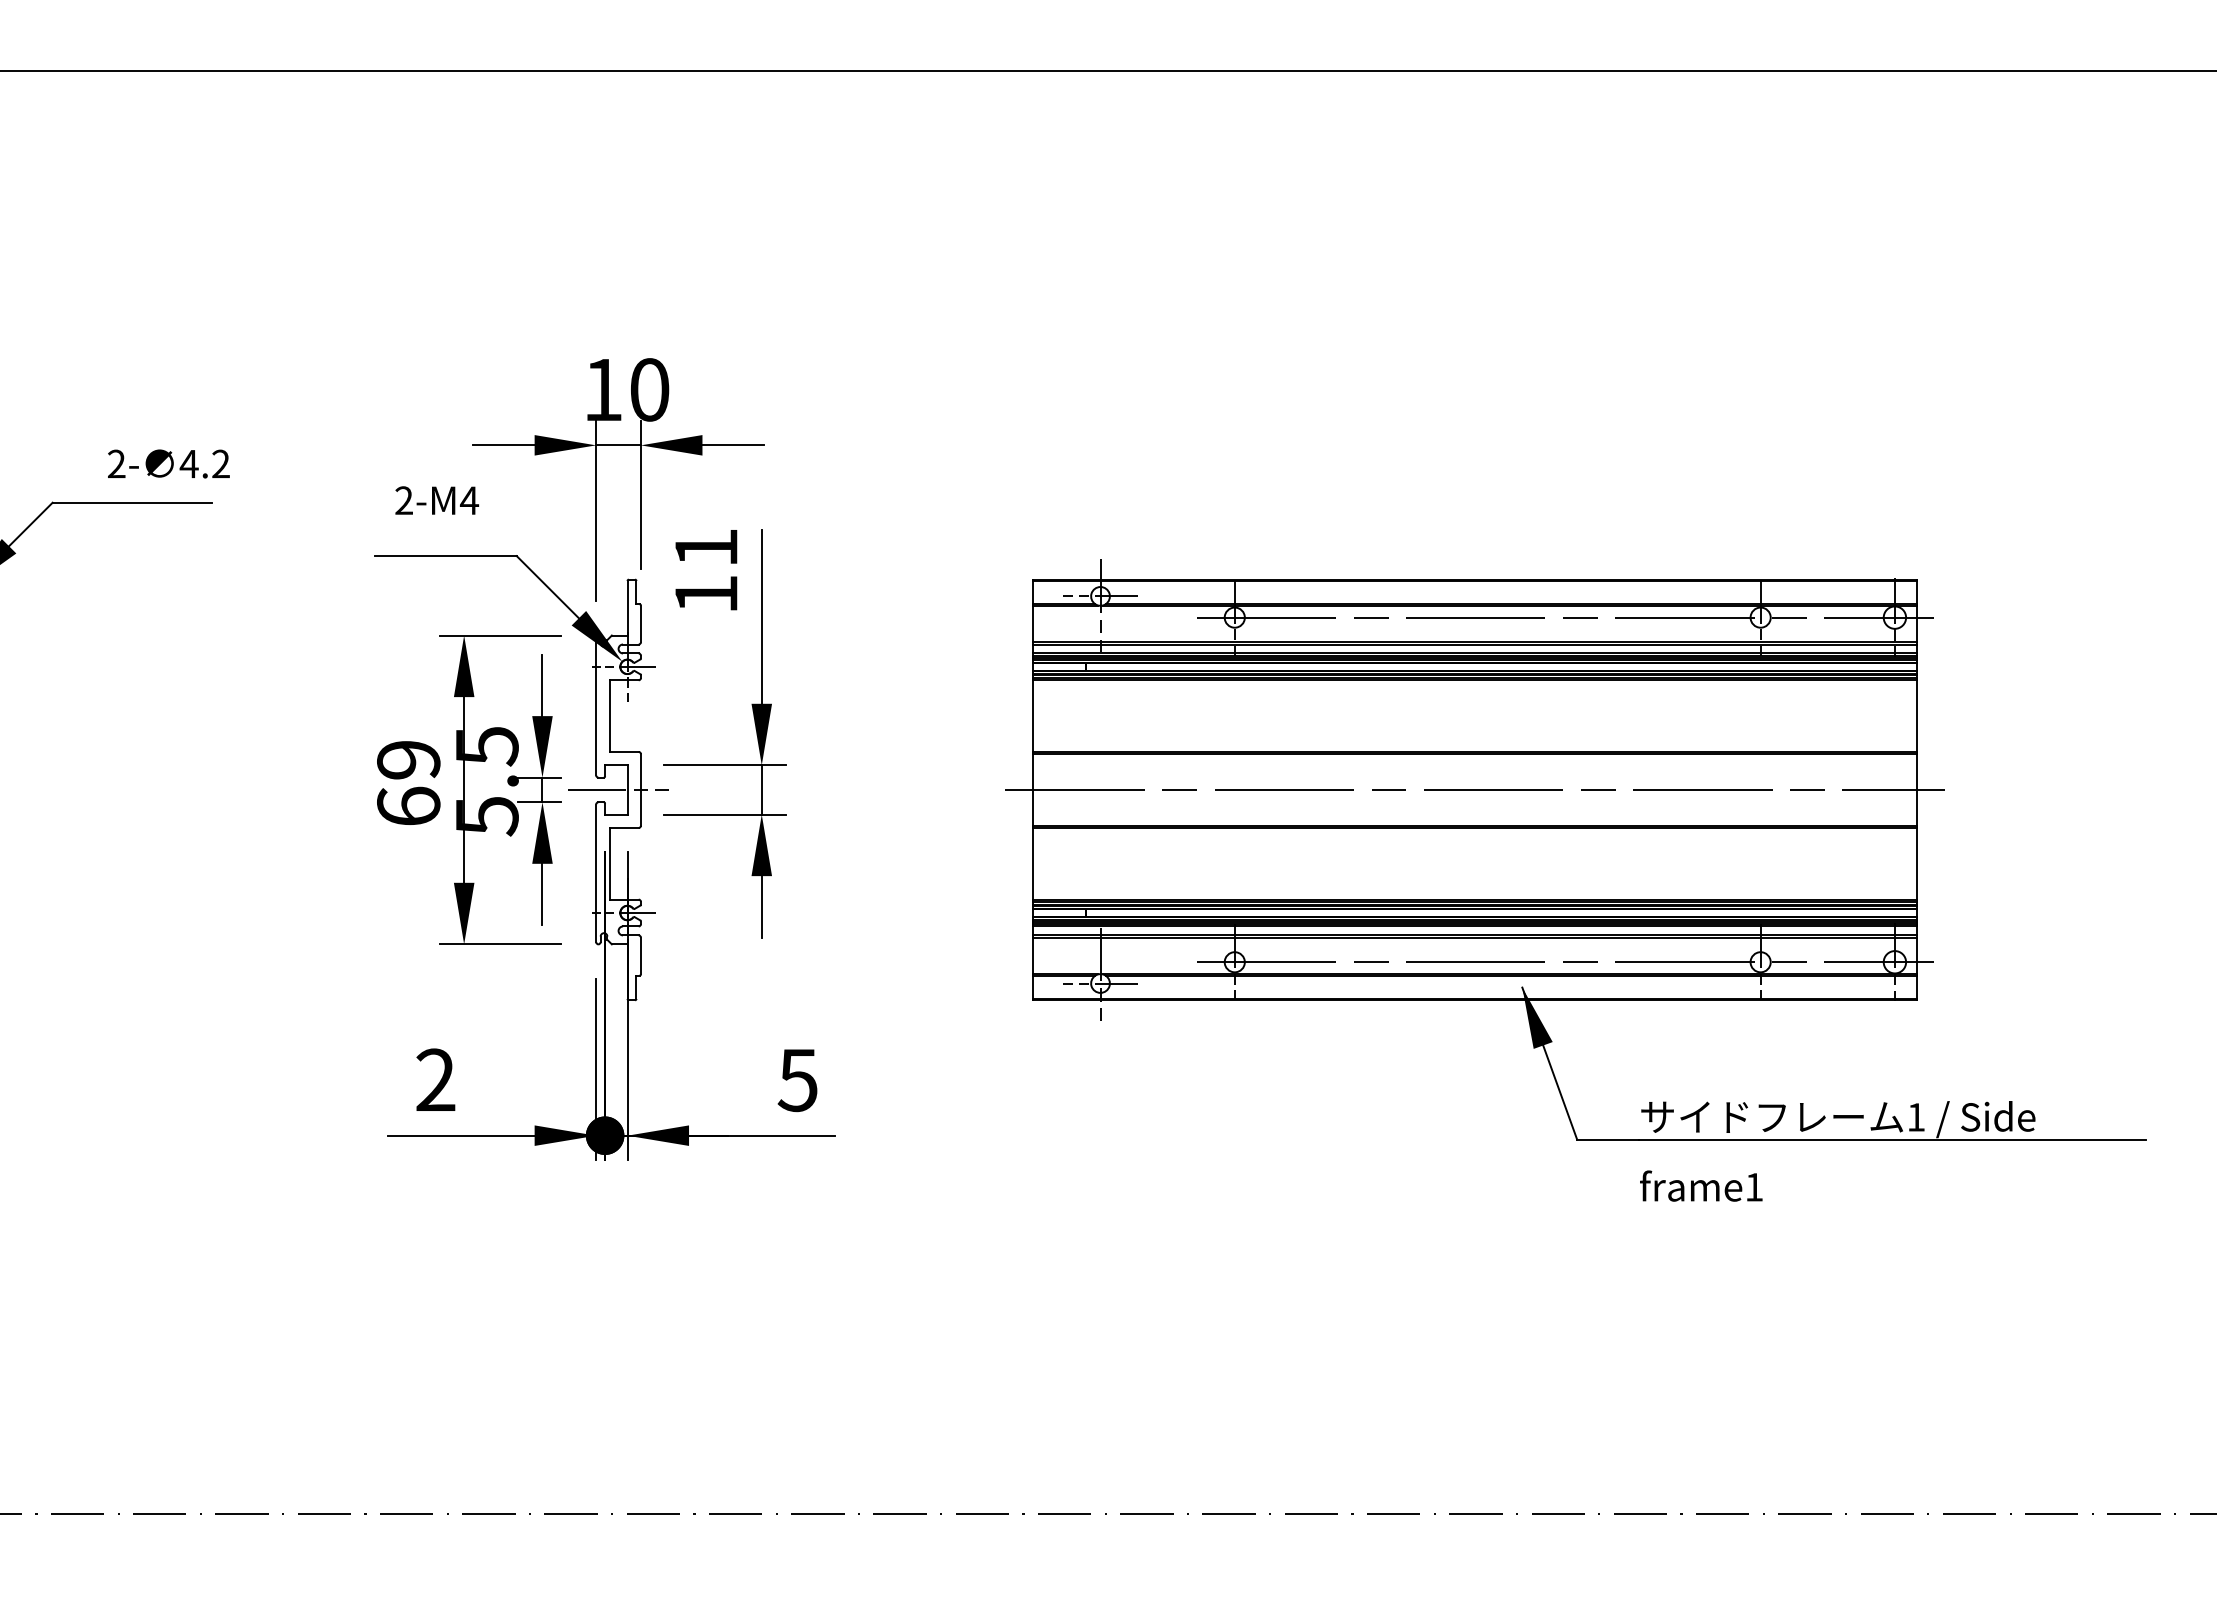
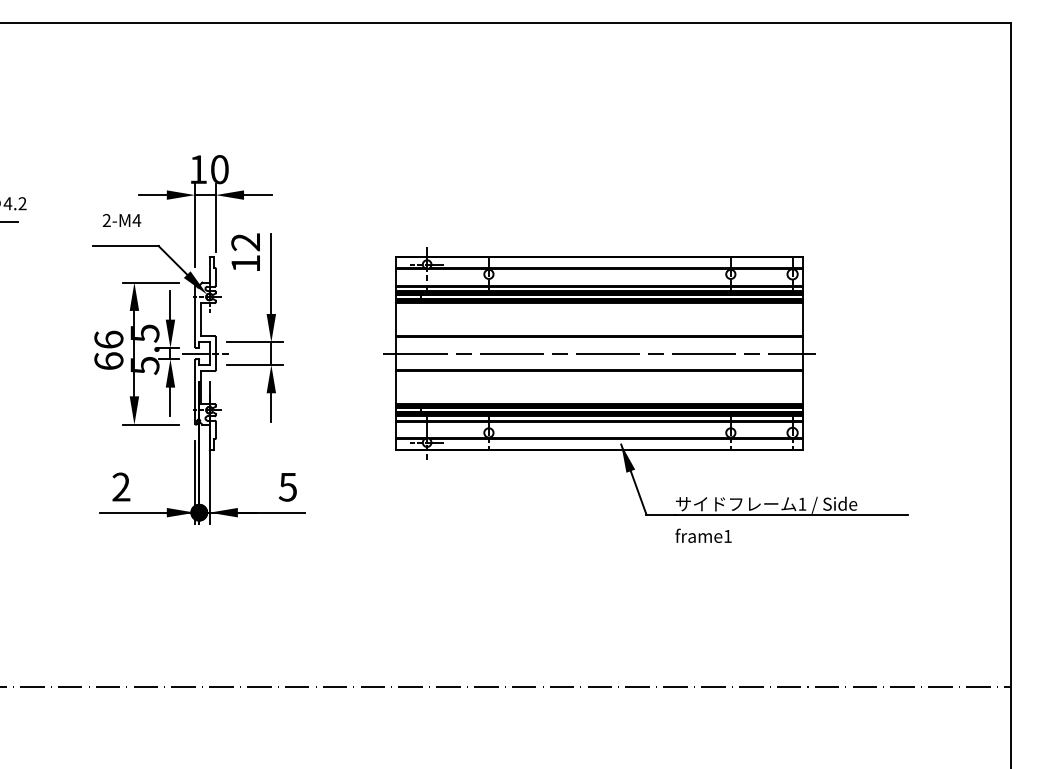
text: (705, 548) -> (245, 242), 11 -> 12
line: (1564, 617) -> (640, 274), removed
text: (407, 759) -> (108, 339), 69 -> 66
line: (1564, 961) -> (640, 432), removed

